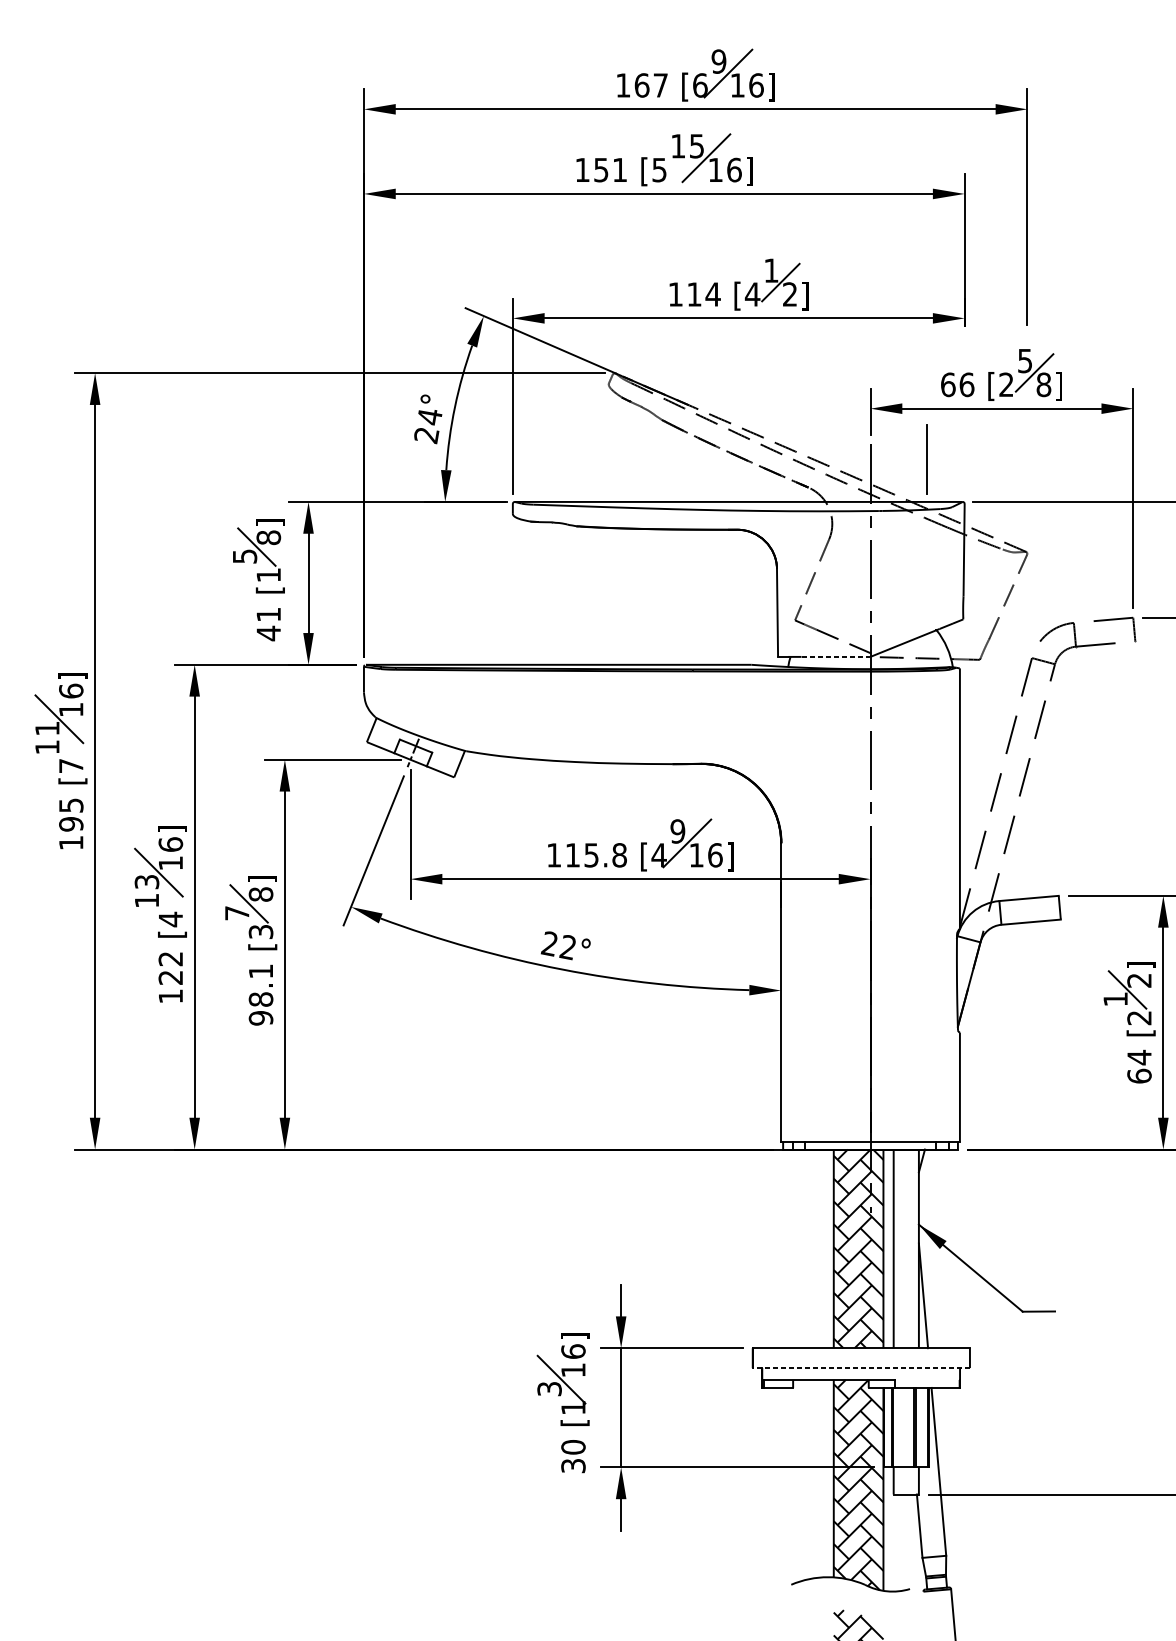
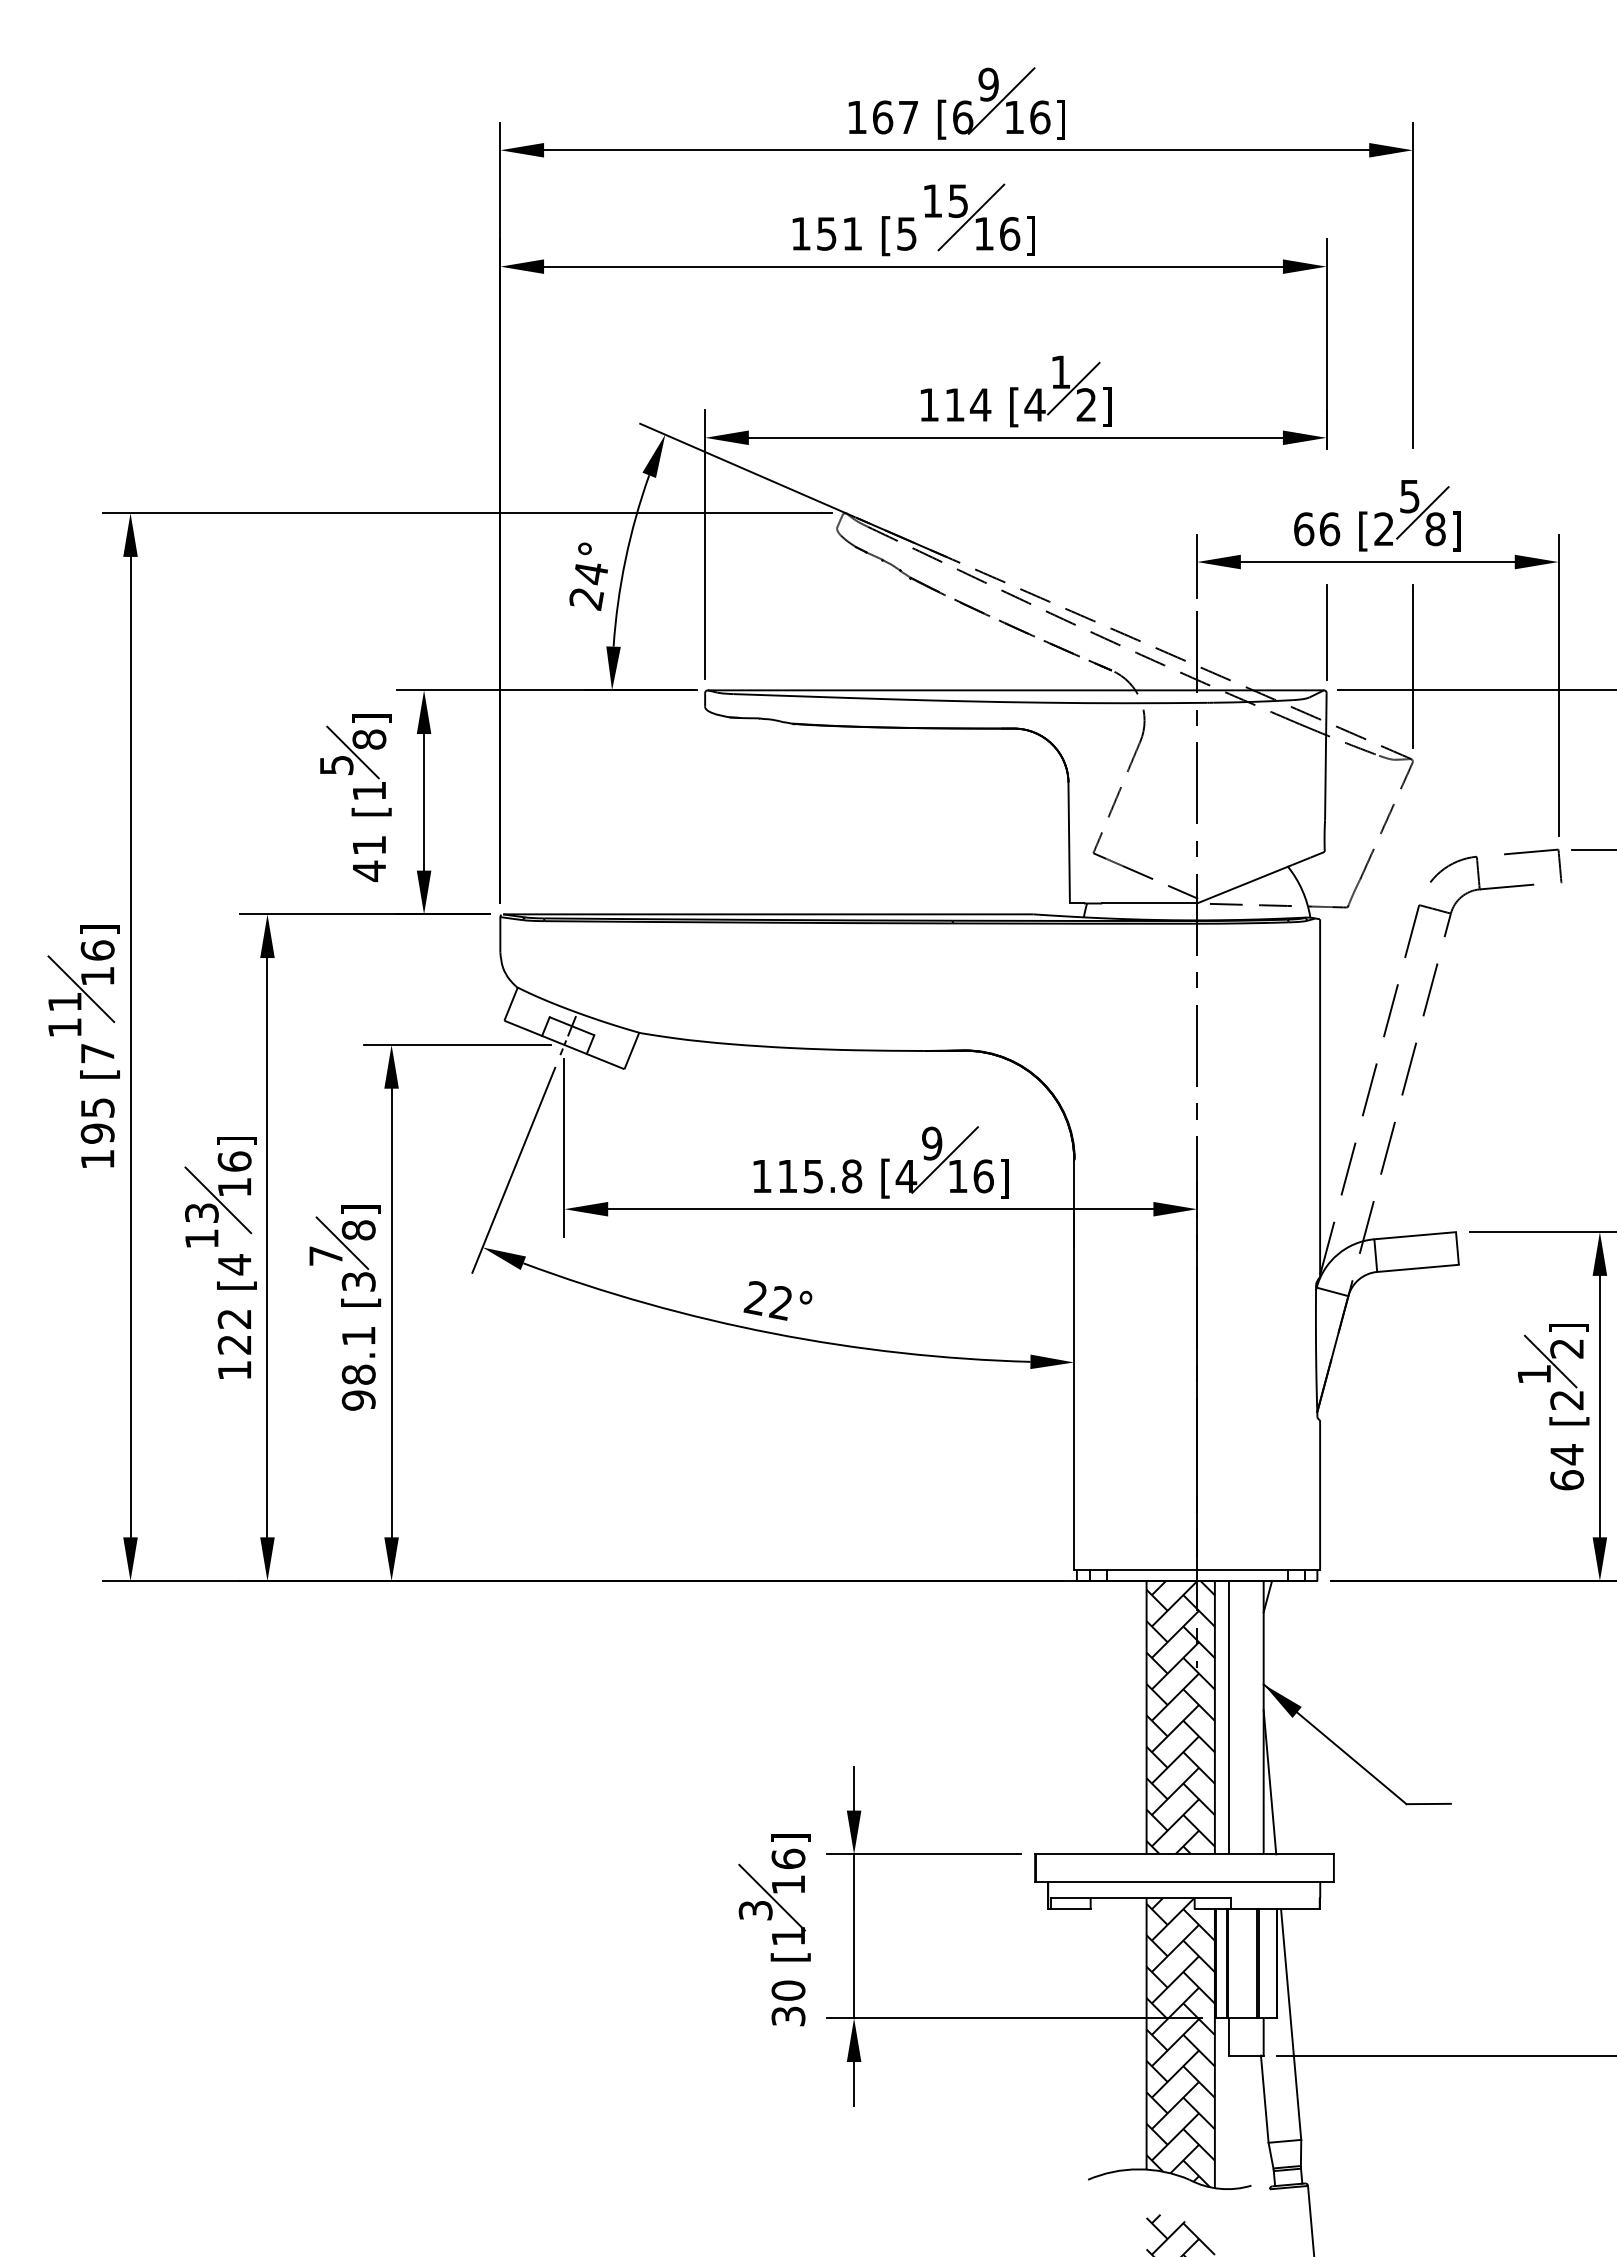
line: (926, 459) -> (1326, 632), moved
line: (1027, 483) -> (1412, 665), added
line: (836, 656) -> (1150, 903), dashed -> solid
line: (861, 1367) -> (1184, 1881), dashed -> solid

